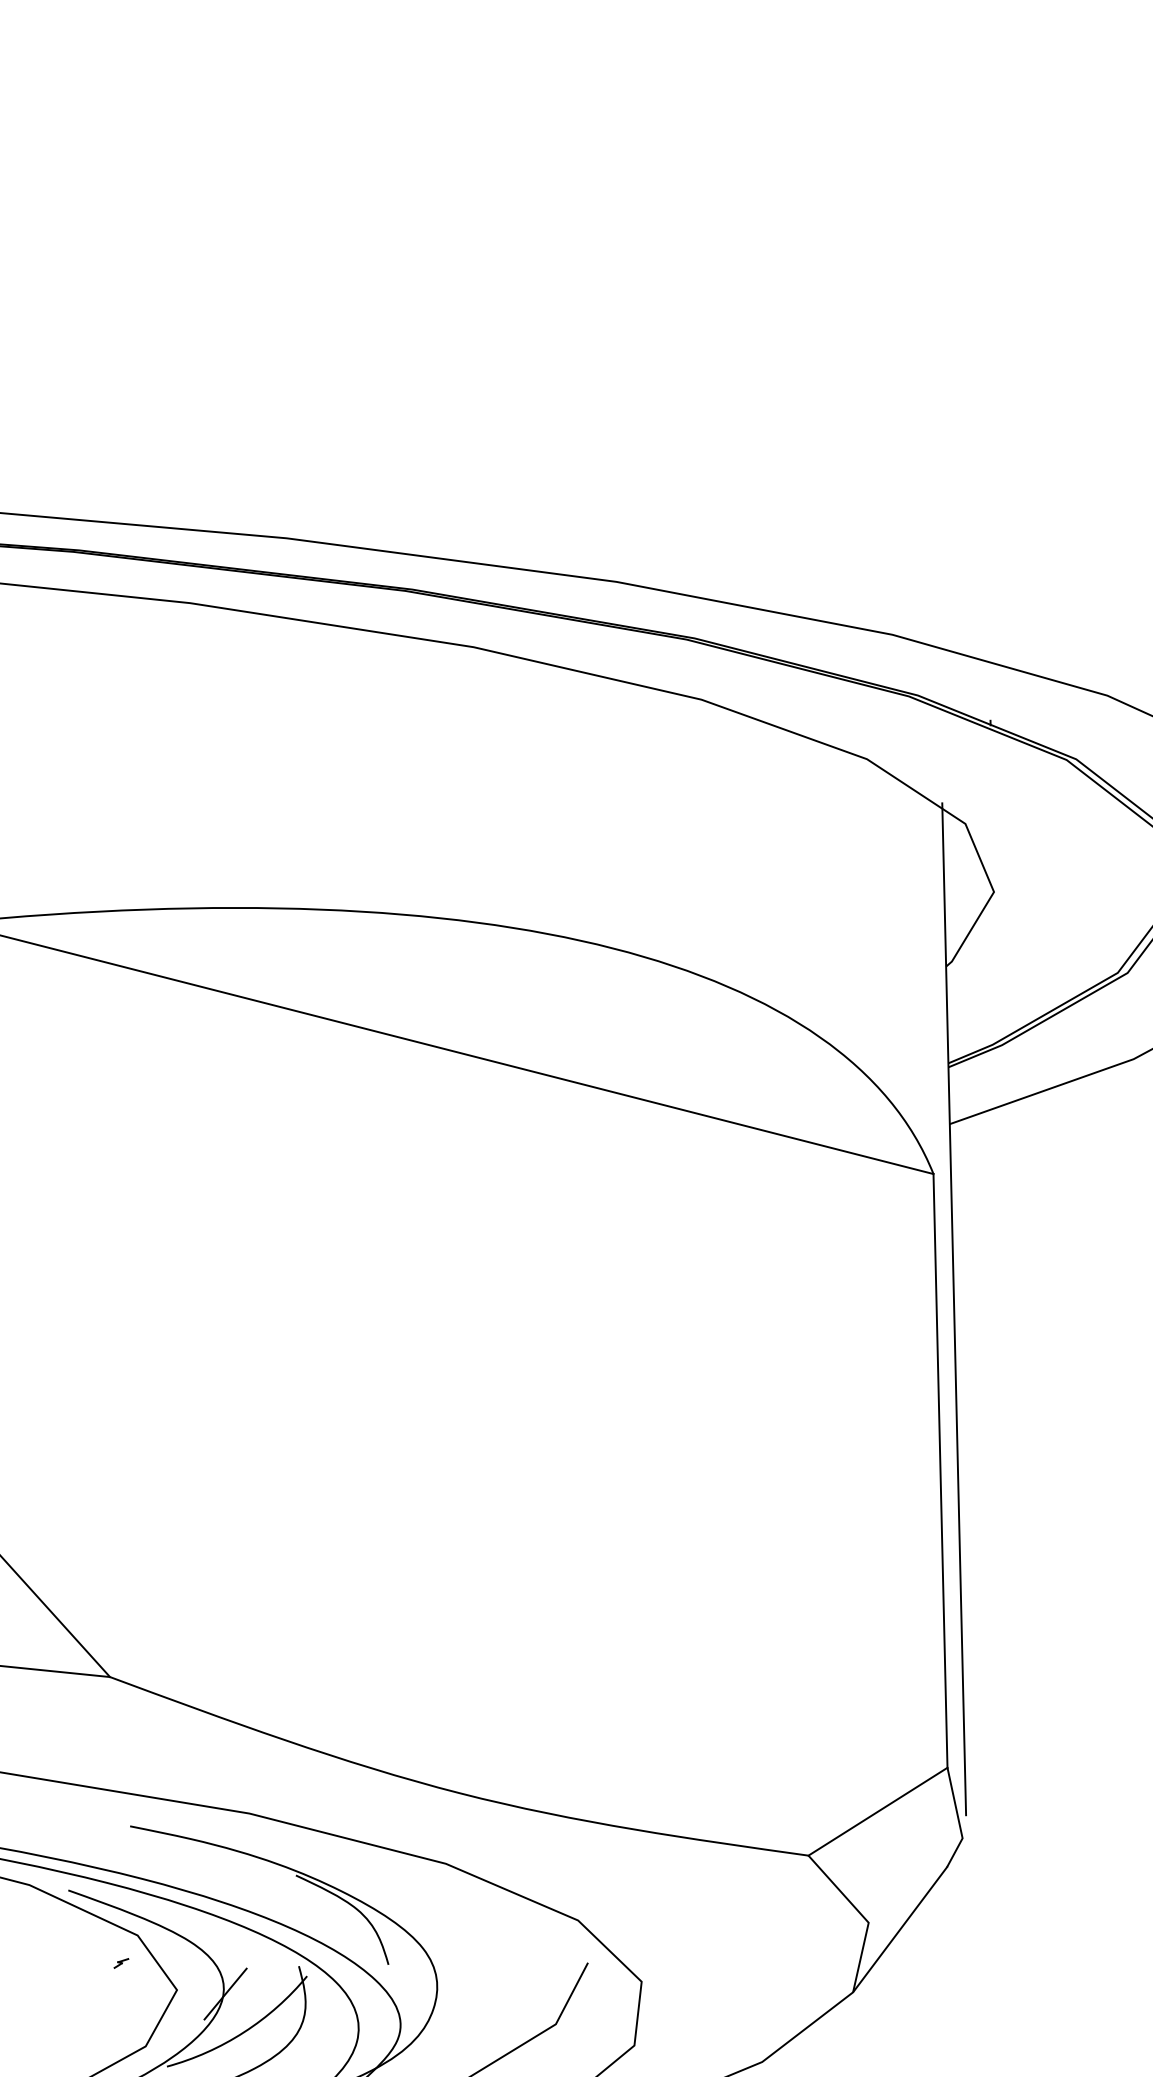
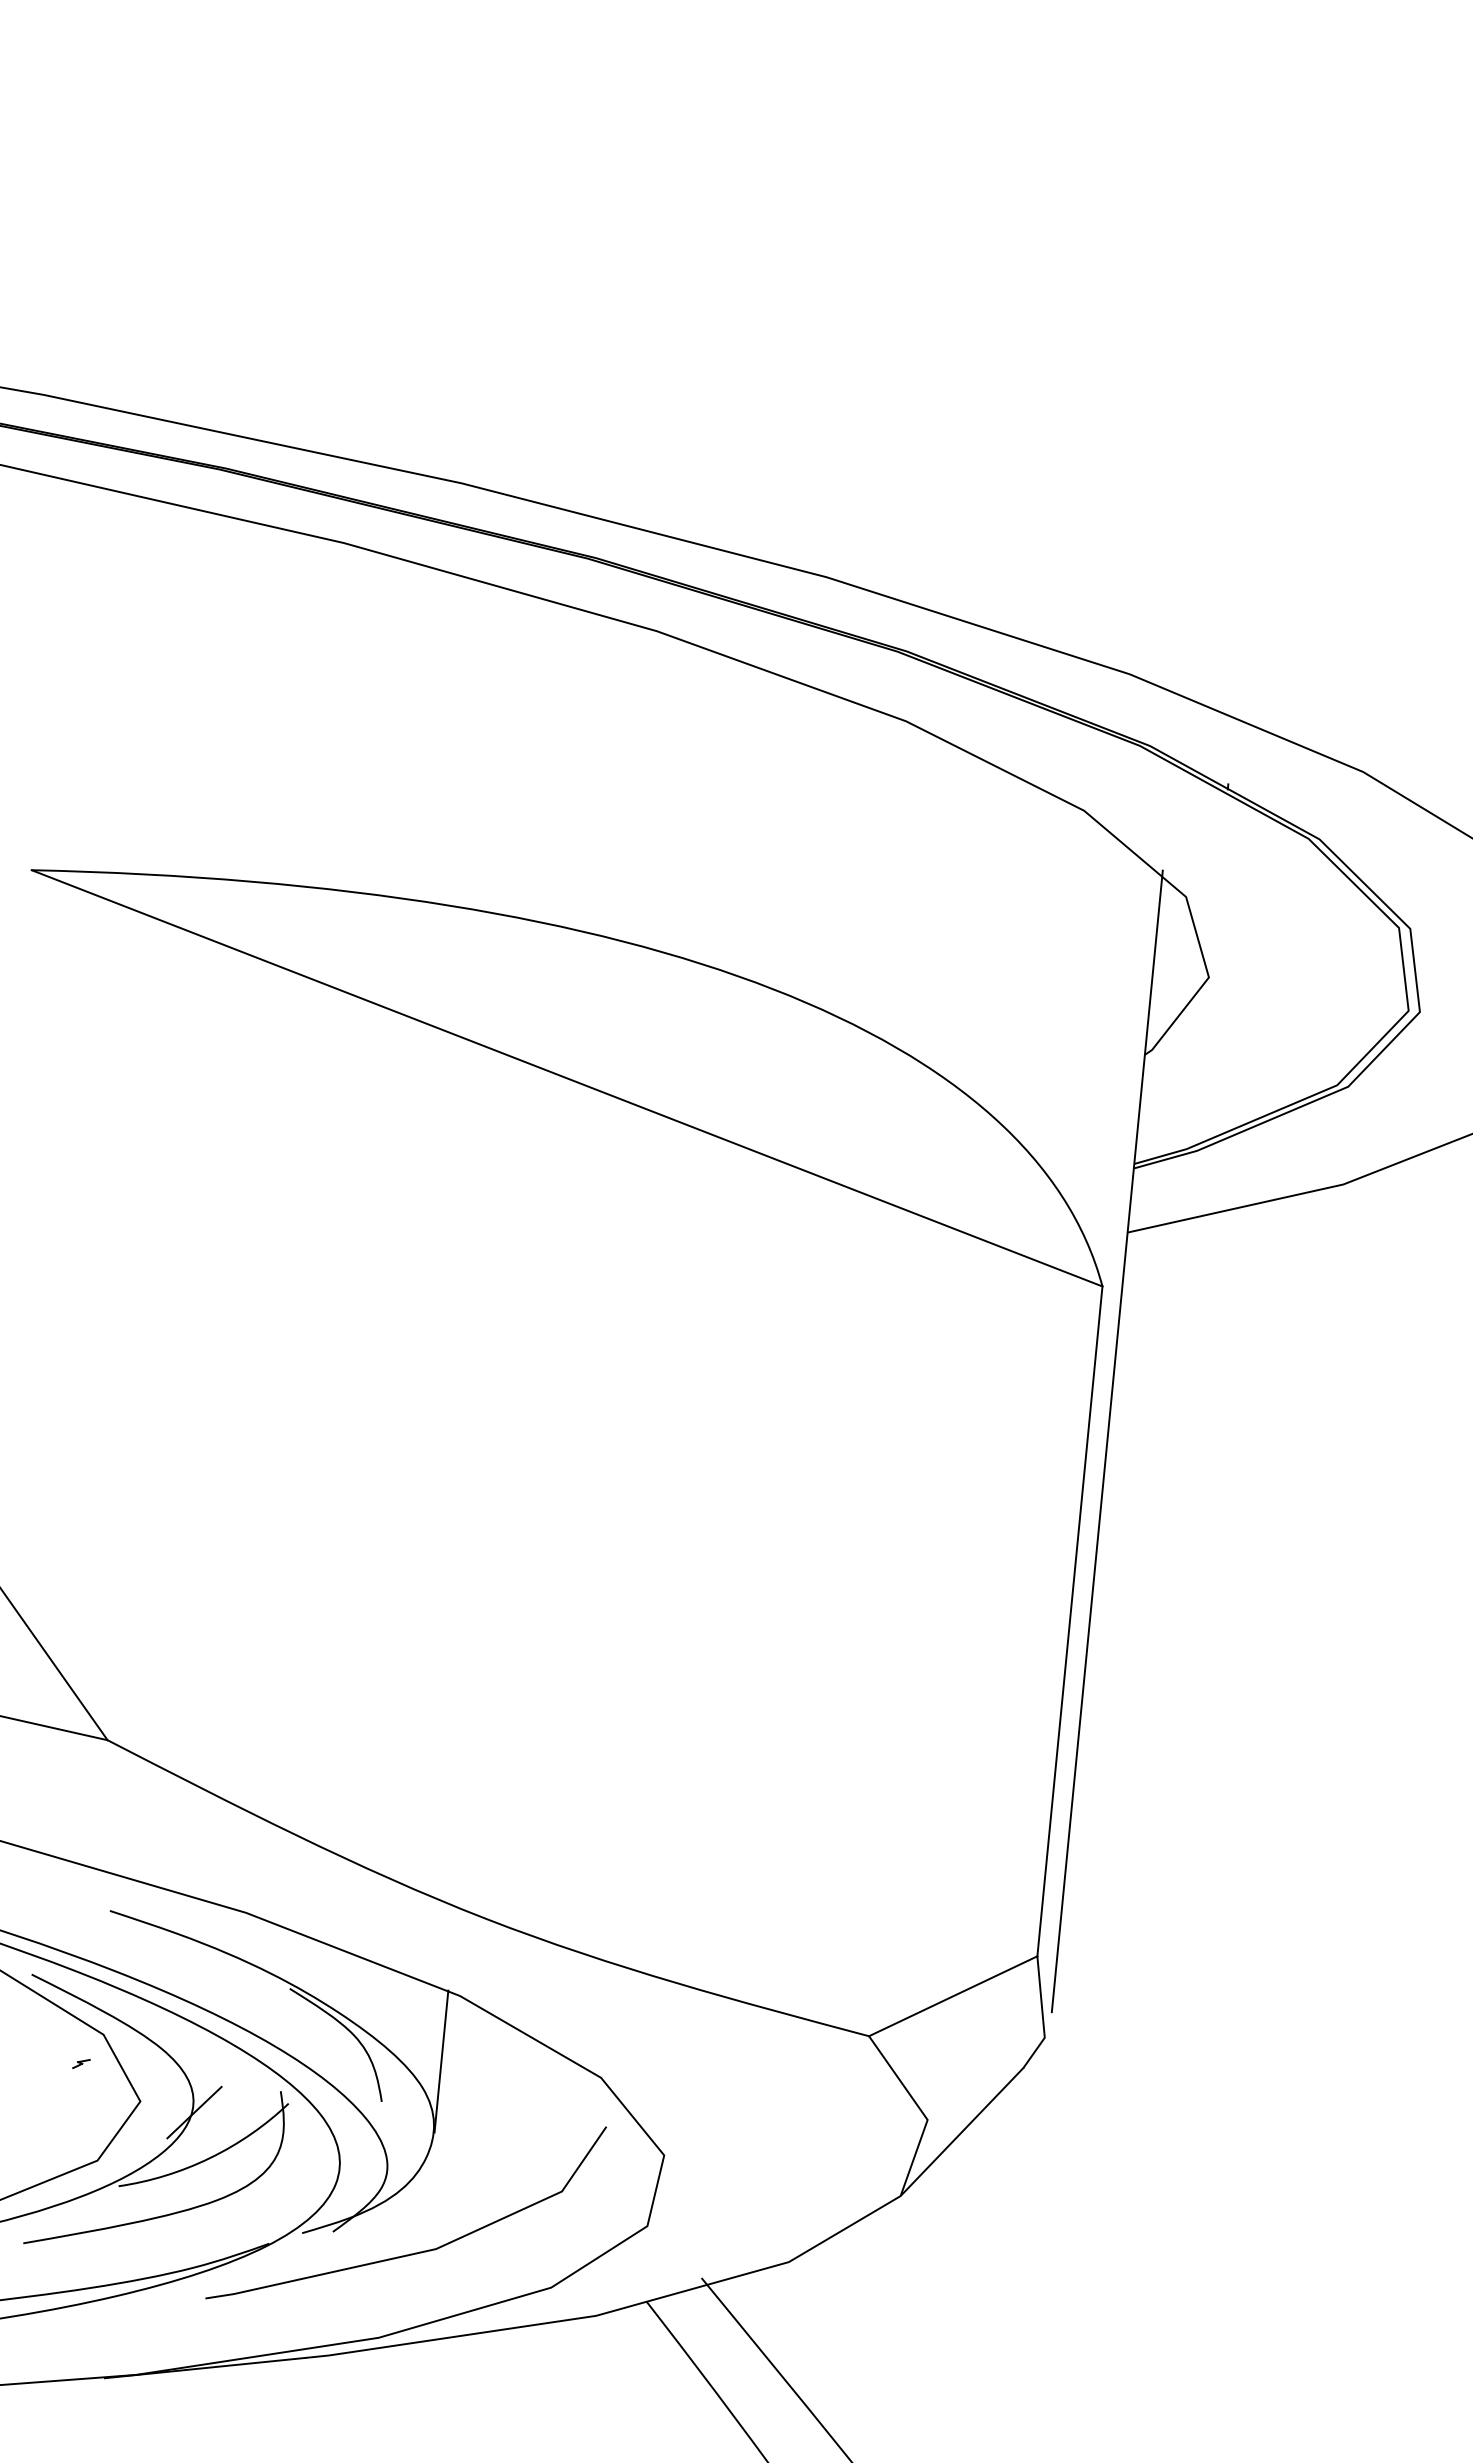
line: (436, 1923) -> (441, 2061), added

